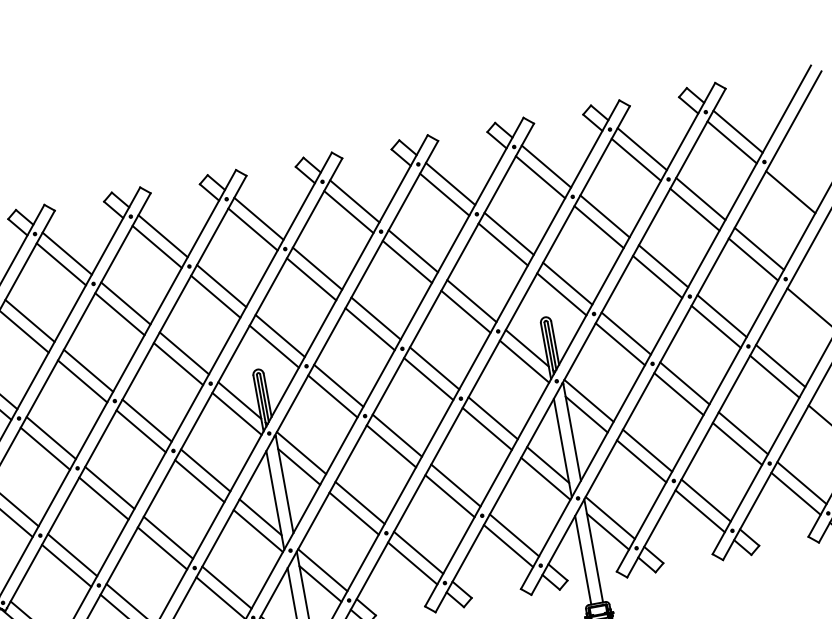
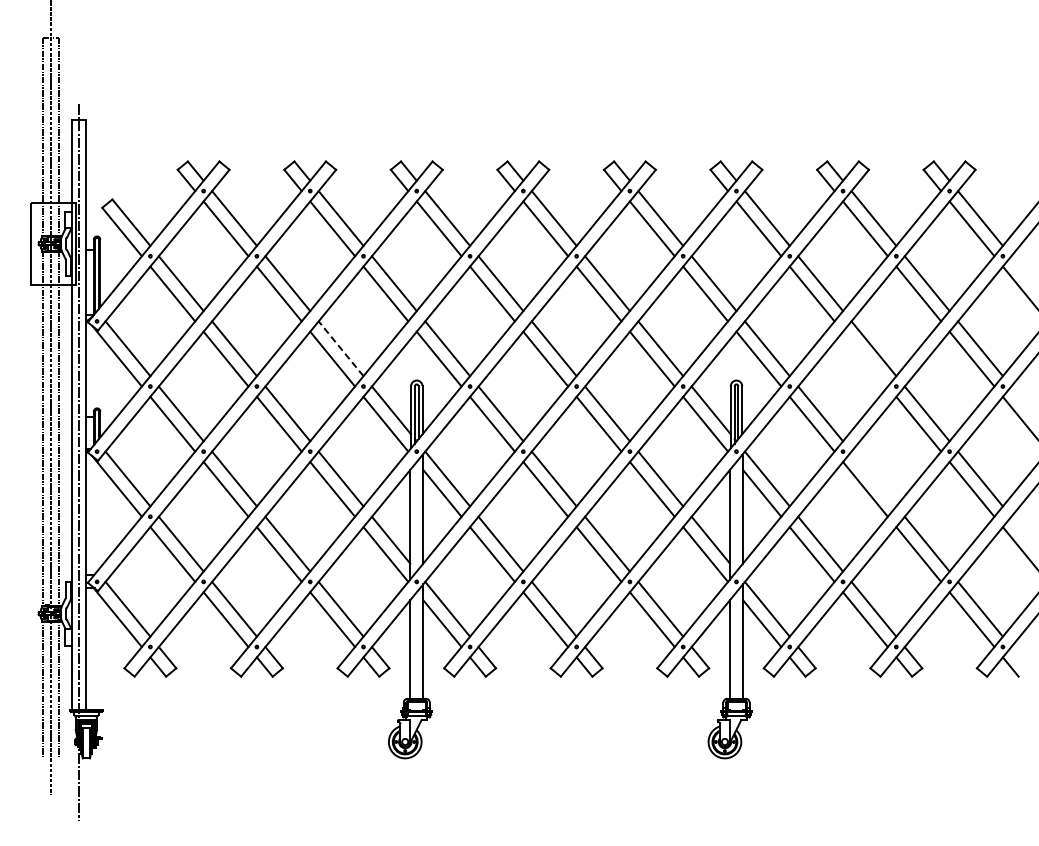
line: (657, 276) -> (865, 358), removed
line: (183, 353) -> (340, 348), solid -> dashed
line: (684, 383) -> (873, 478), removed

